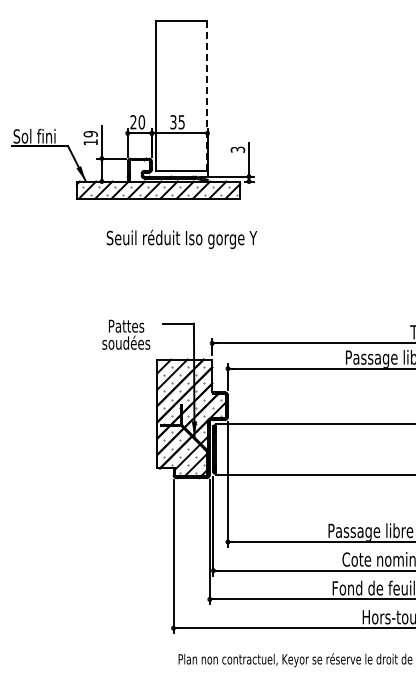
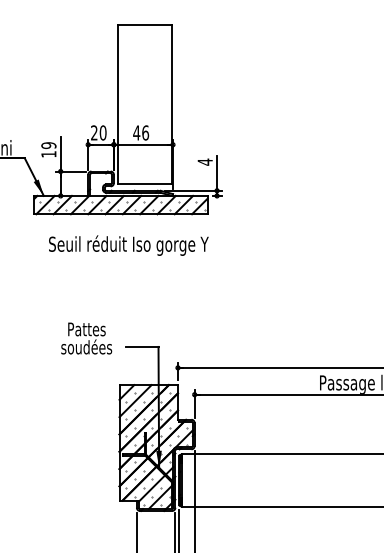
line: (206, 96) -> (171, 105), dashed -> solid
text: (177, 122) -> (141, 133), 35 -> 46
text: (237, 149) -> (204, 161), 3 -> 4
text: (181, 238) -> (128, 244), moved
text: (126, 334) -> (86, 338), moved

